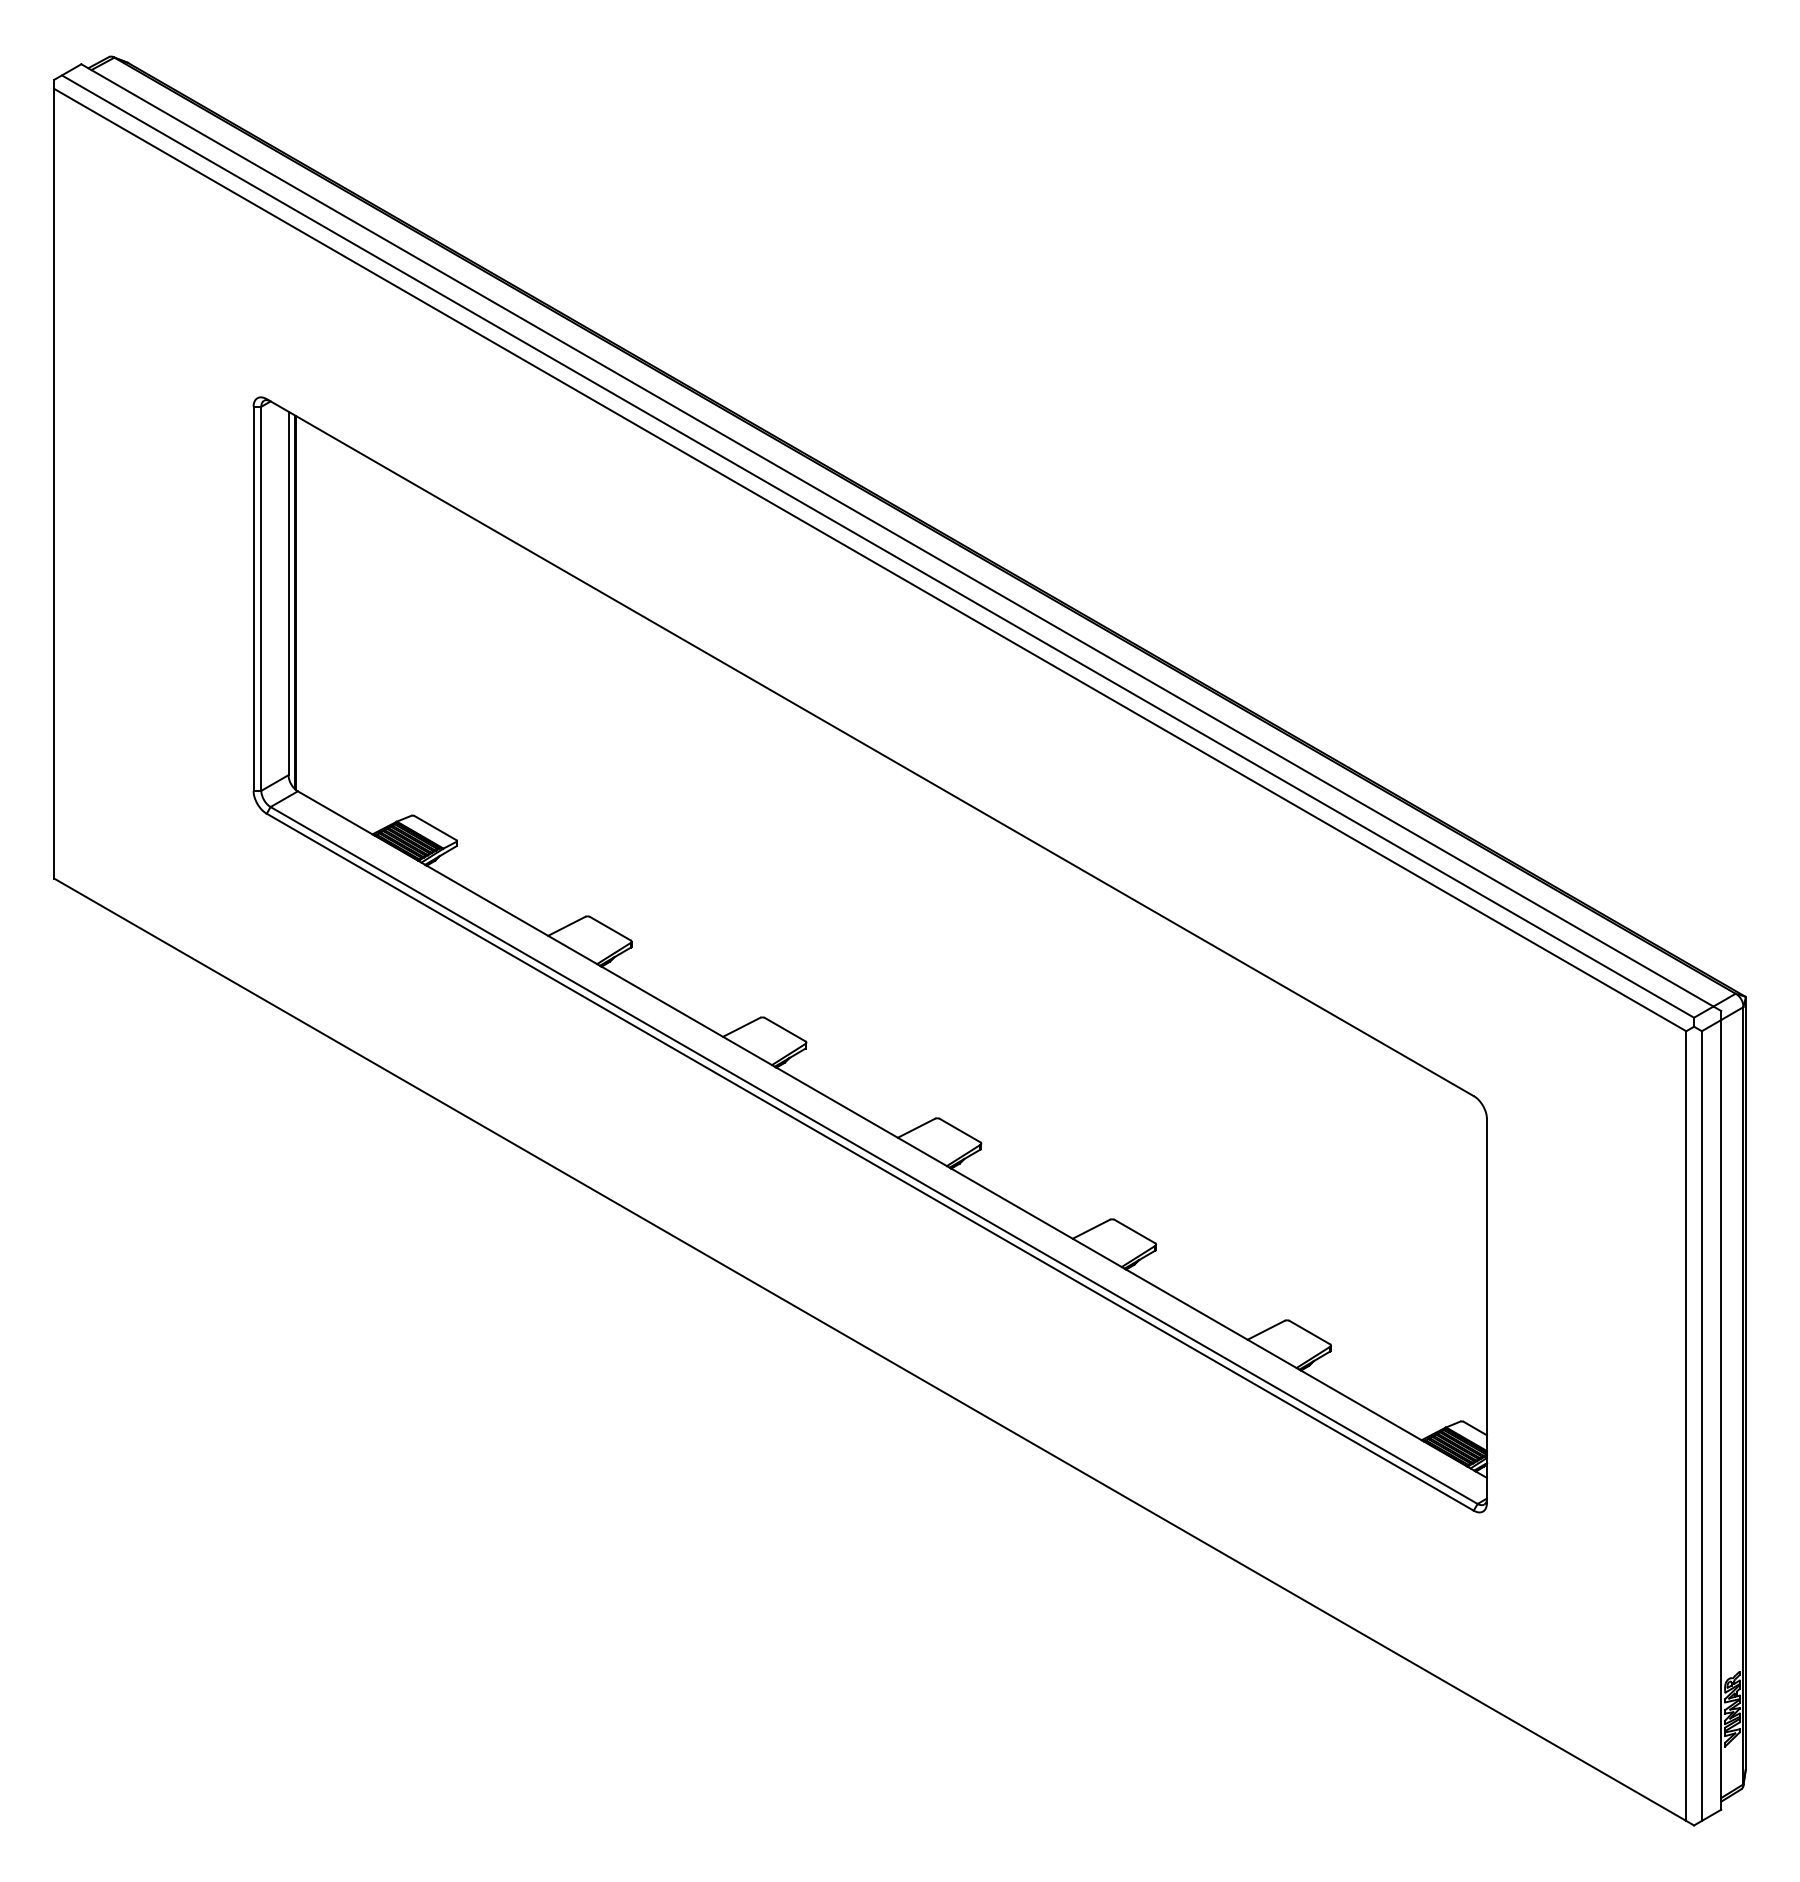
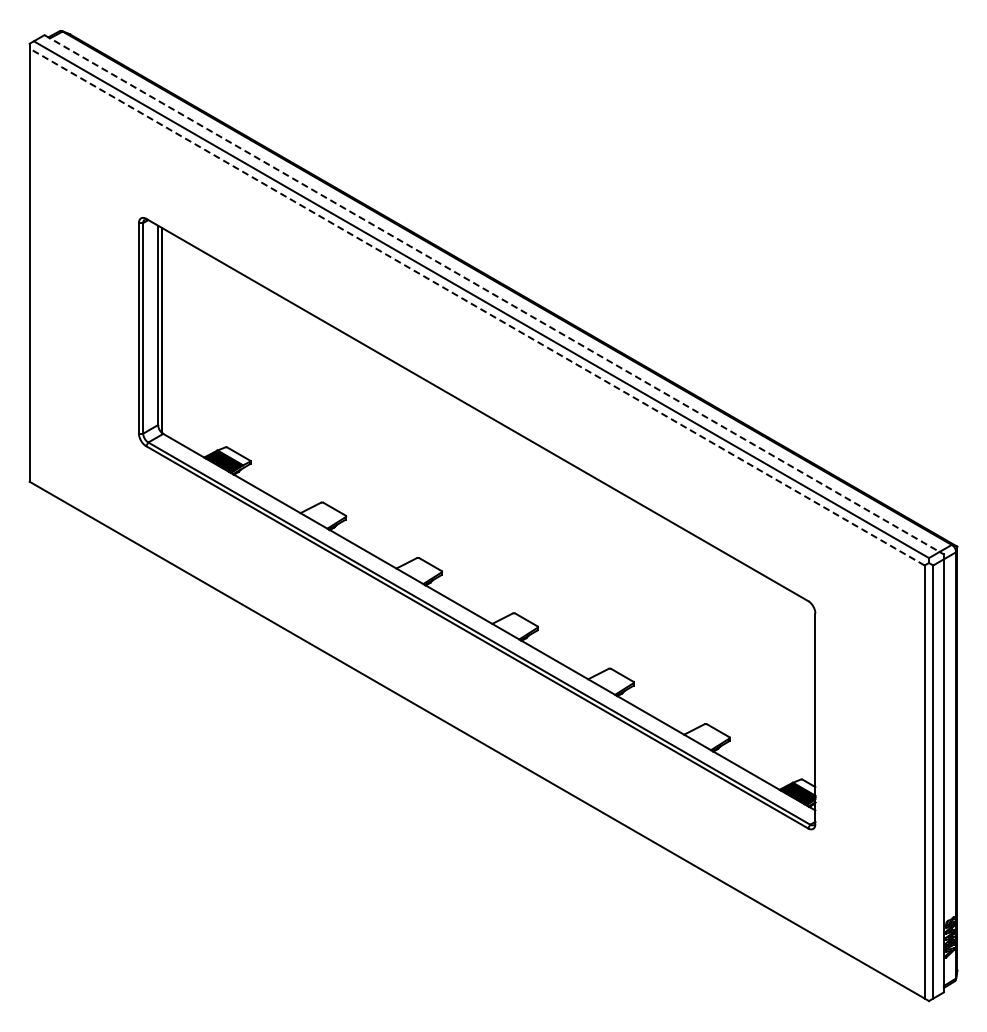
line: (901, 538) -> (494, 295), solid -> dashed
line: (870, 560) -> (477, 307), solid -> dashed

